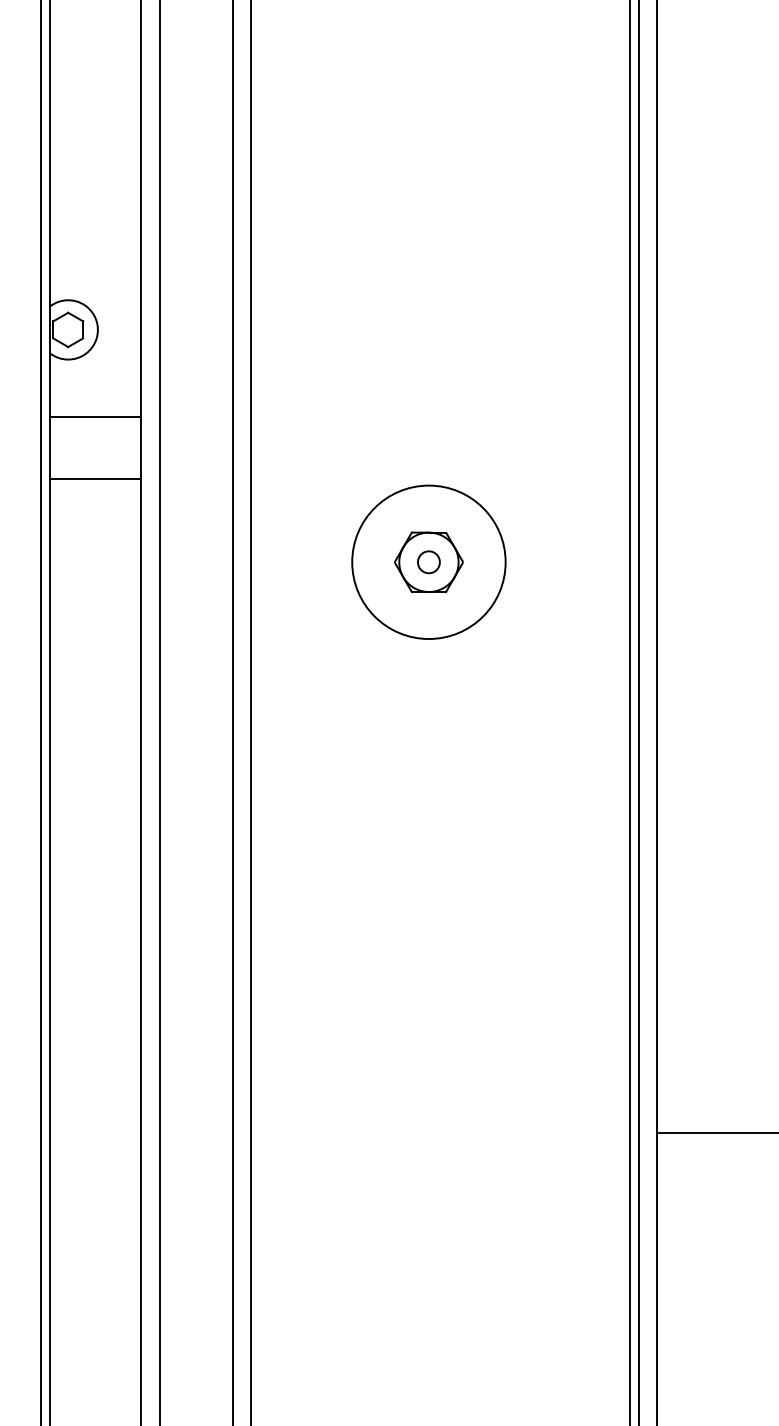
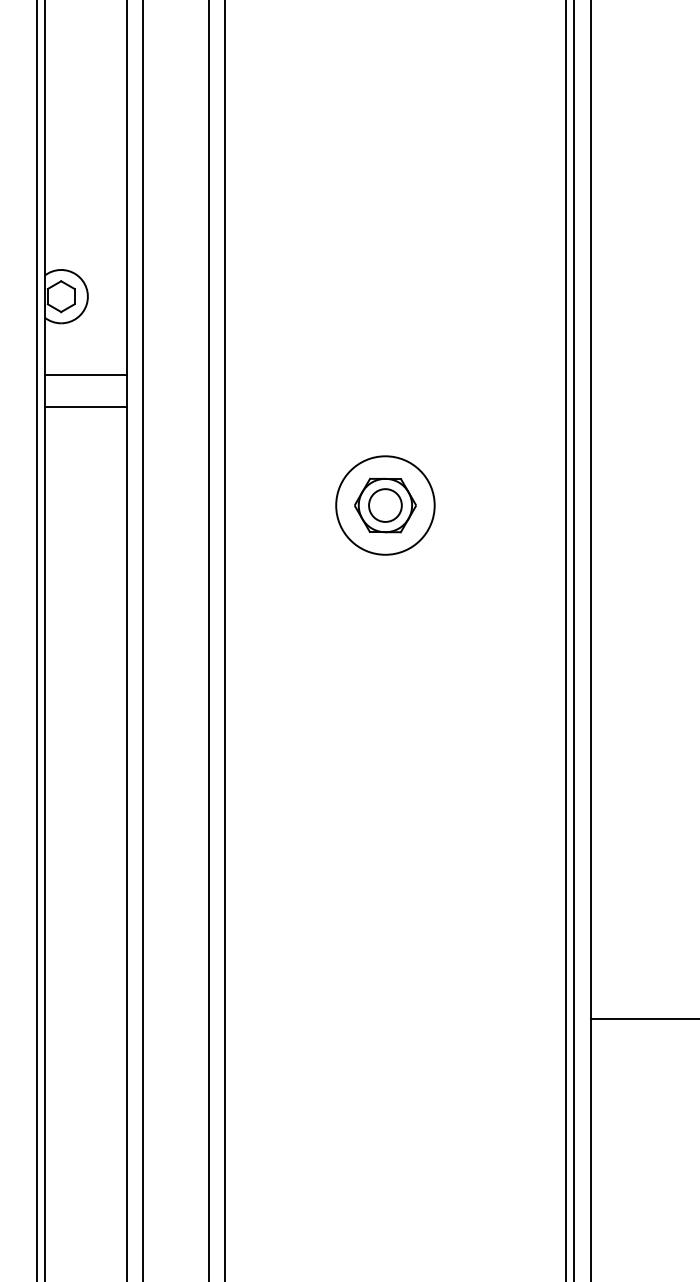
line: (95, 478) -> (85, 407), moved
circle: (428, 562) -> (385, 505), size x0.71
circle: (428, 562) -> (385, 505), size x1.67

